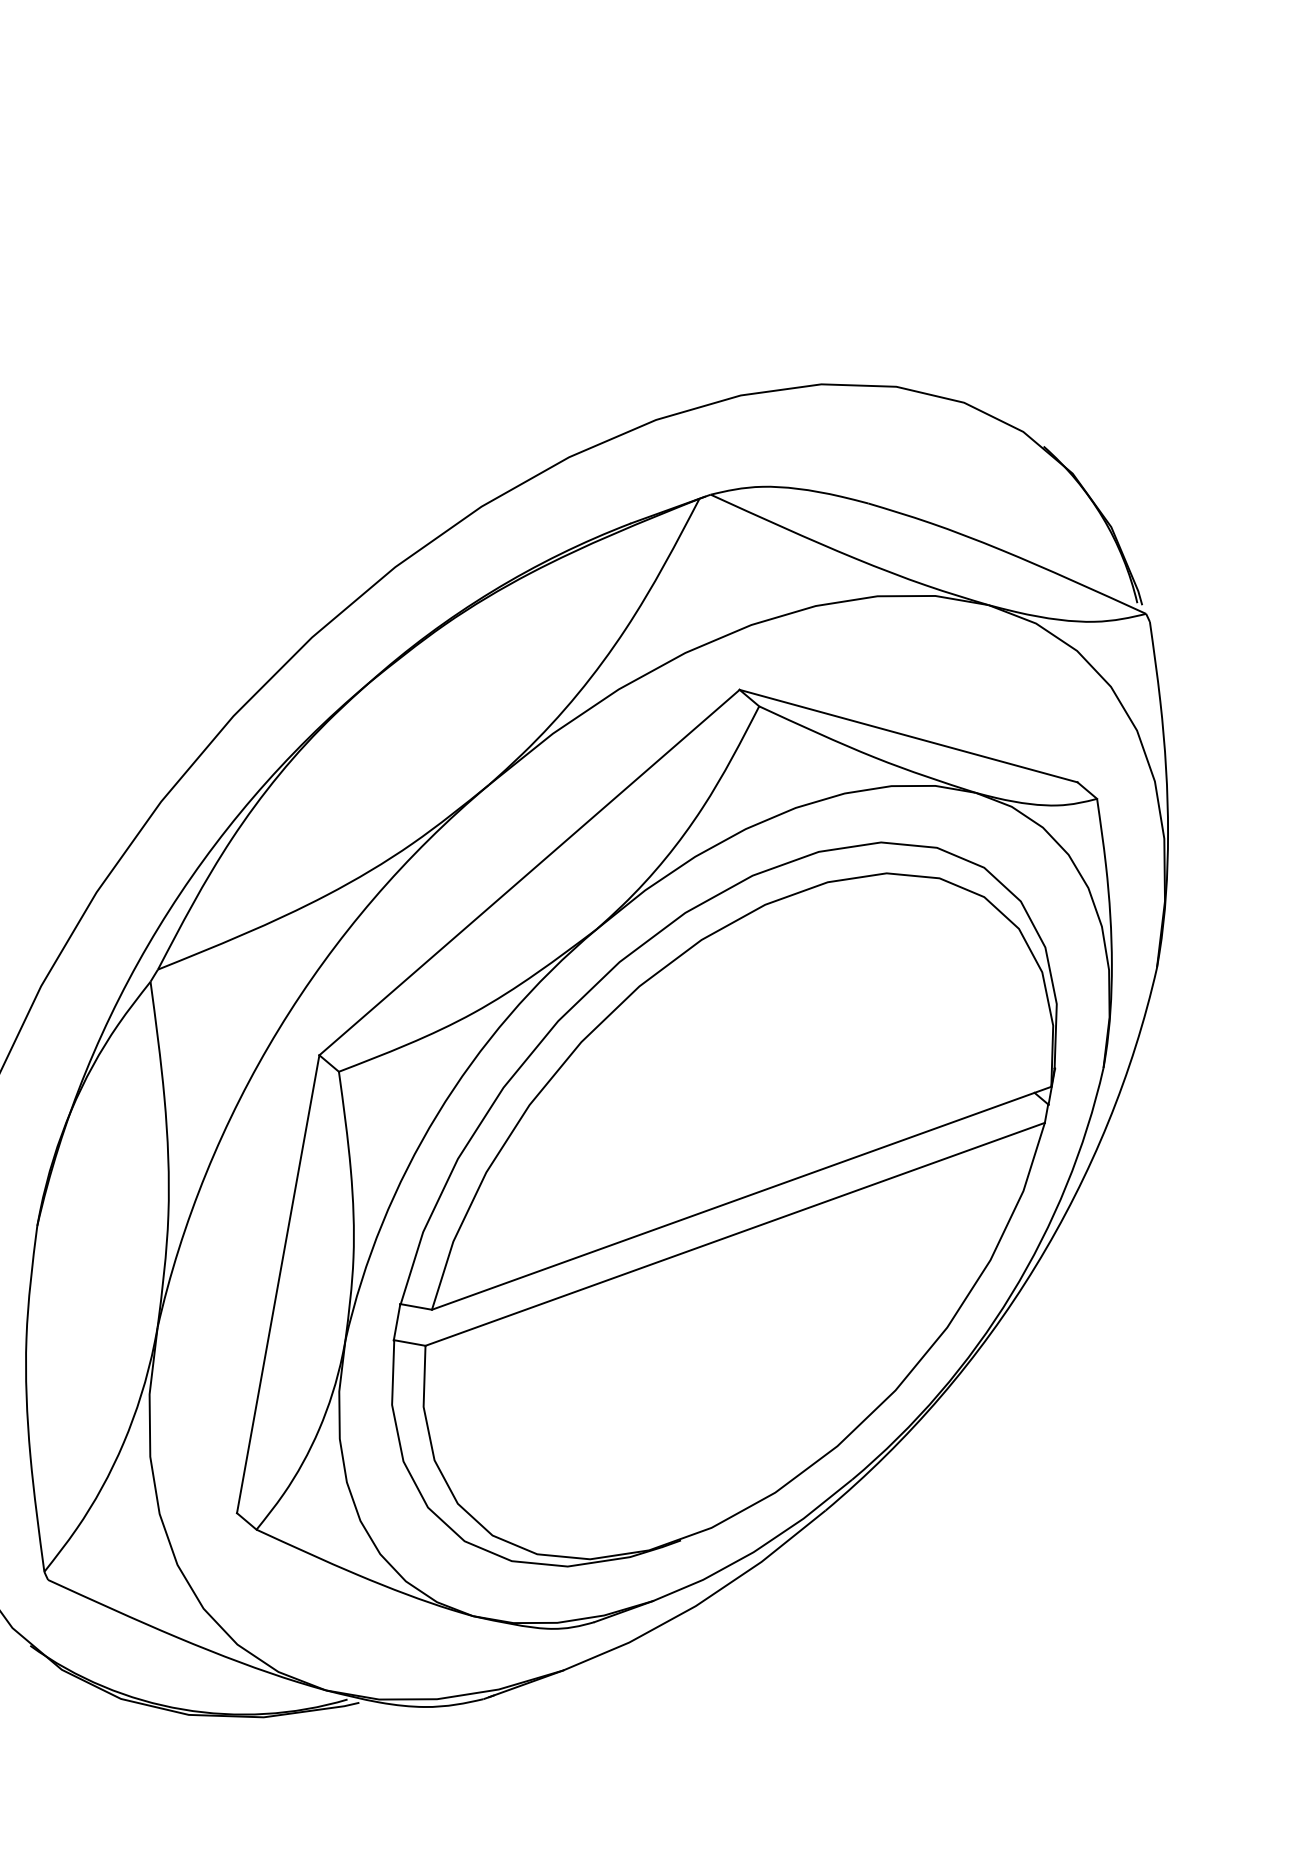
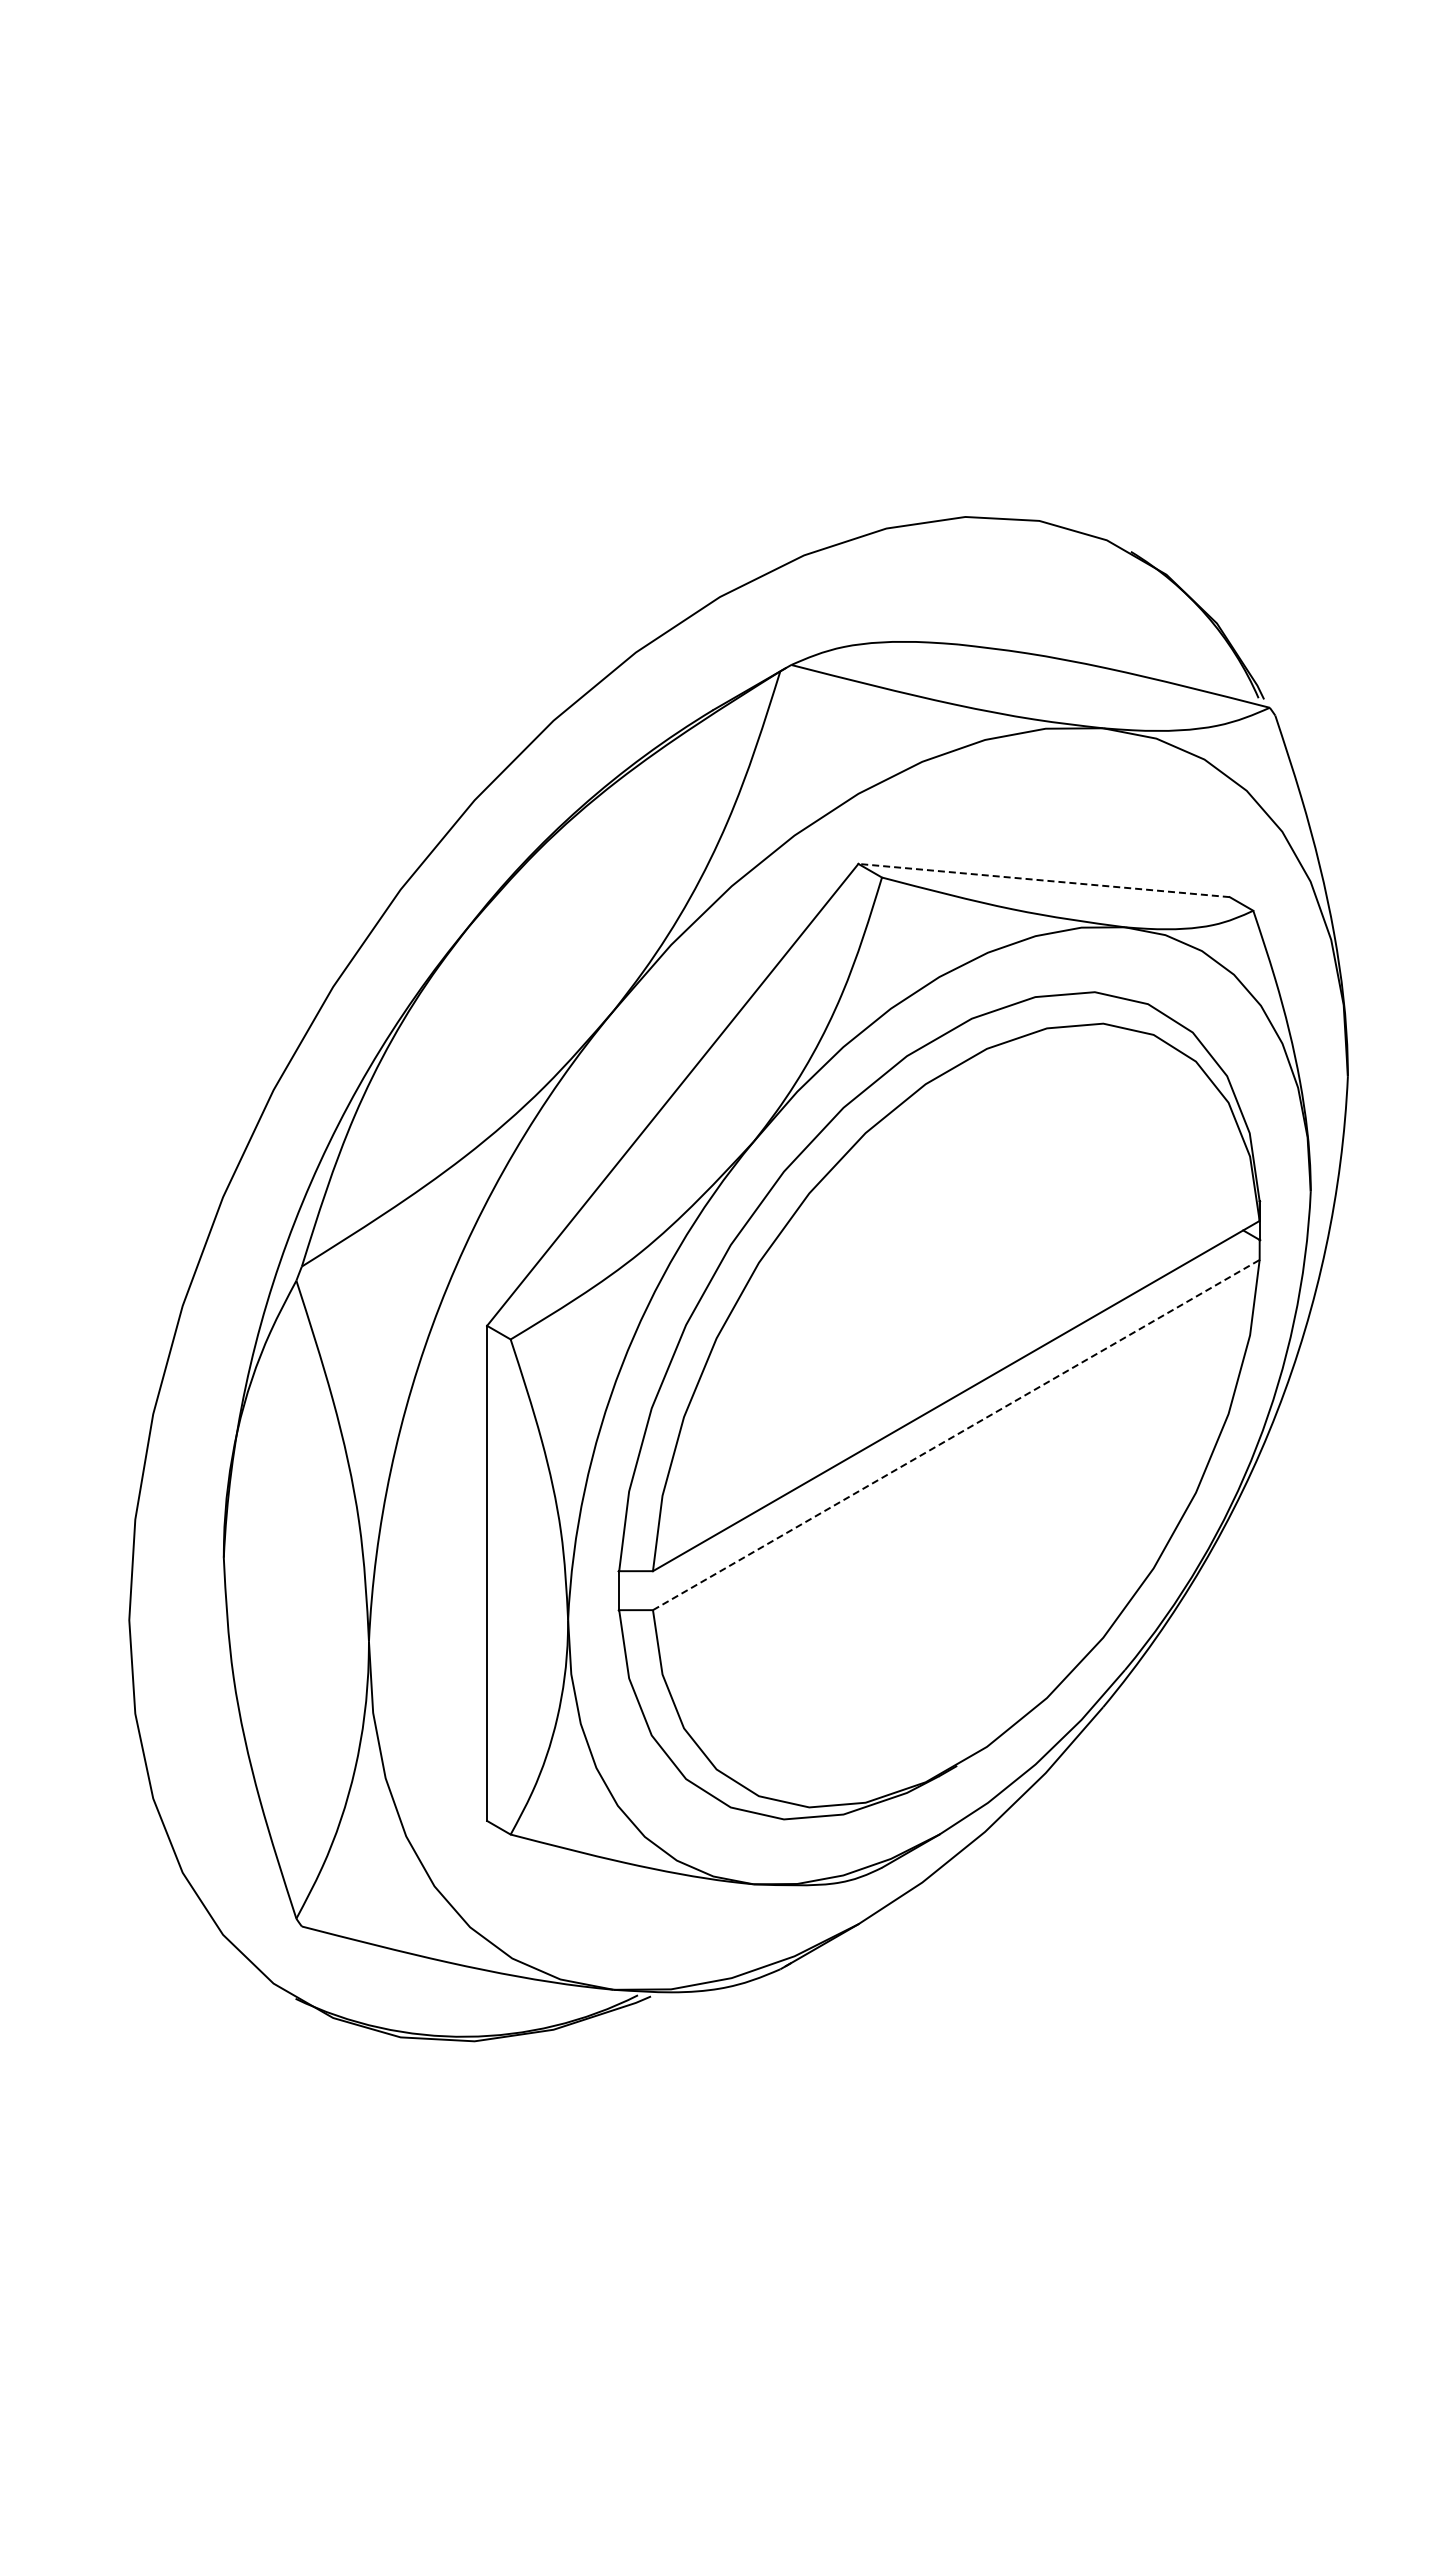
line: (908, 735) -> (1043, 880), solid -> dashed
line: (735, 1233) -> (956, 1434), solid -> dashed

